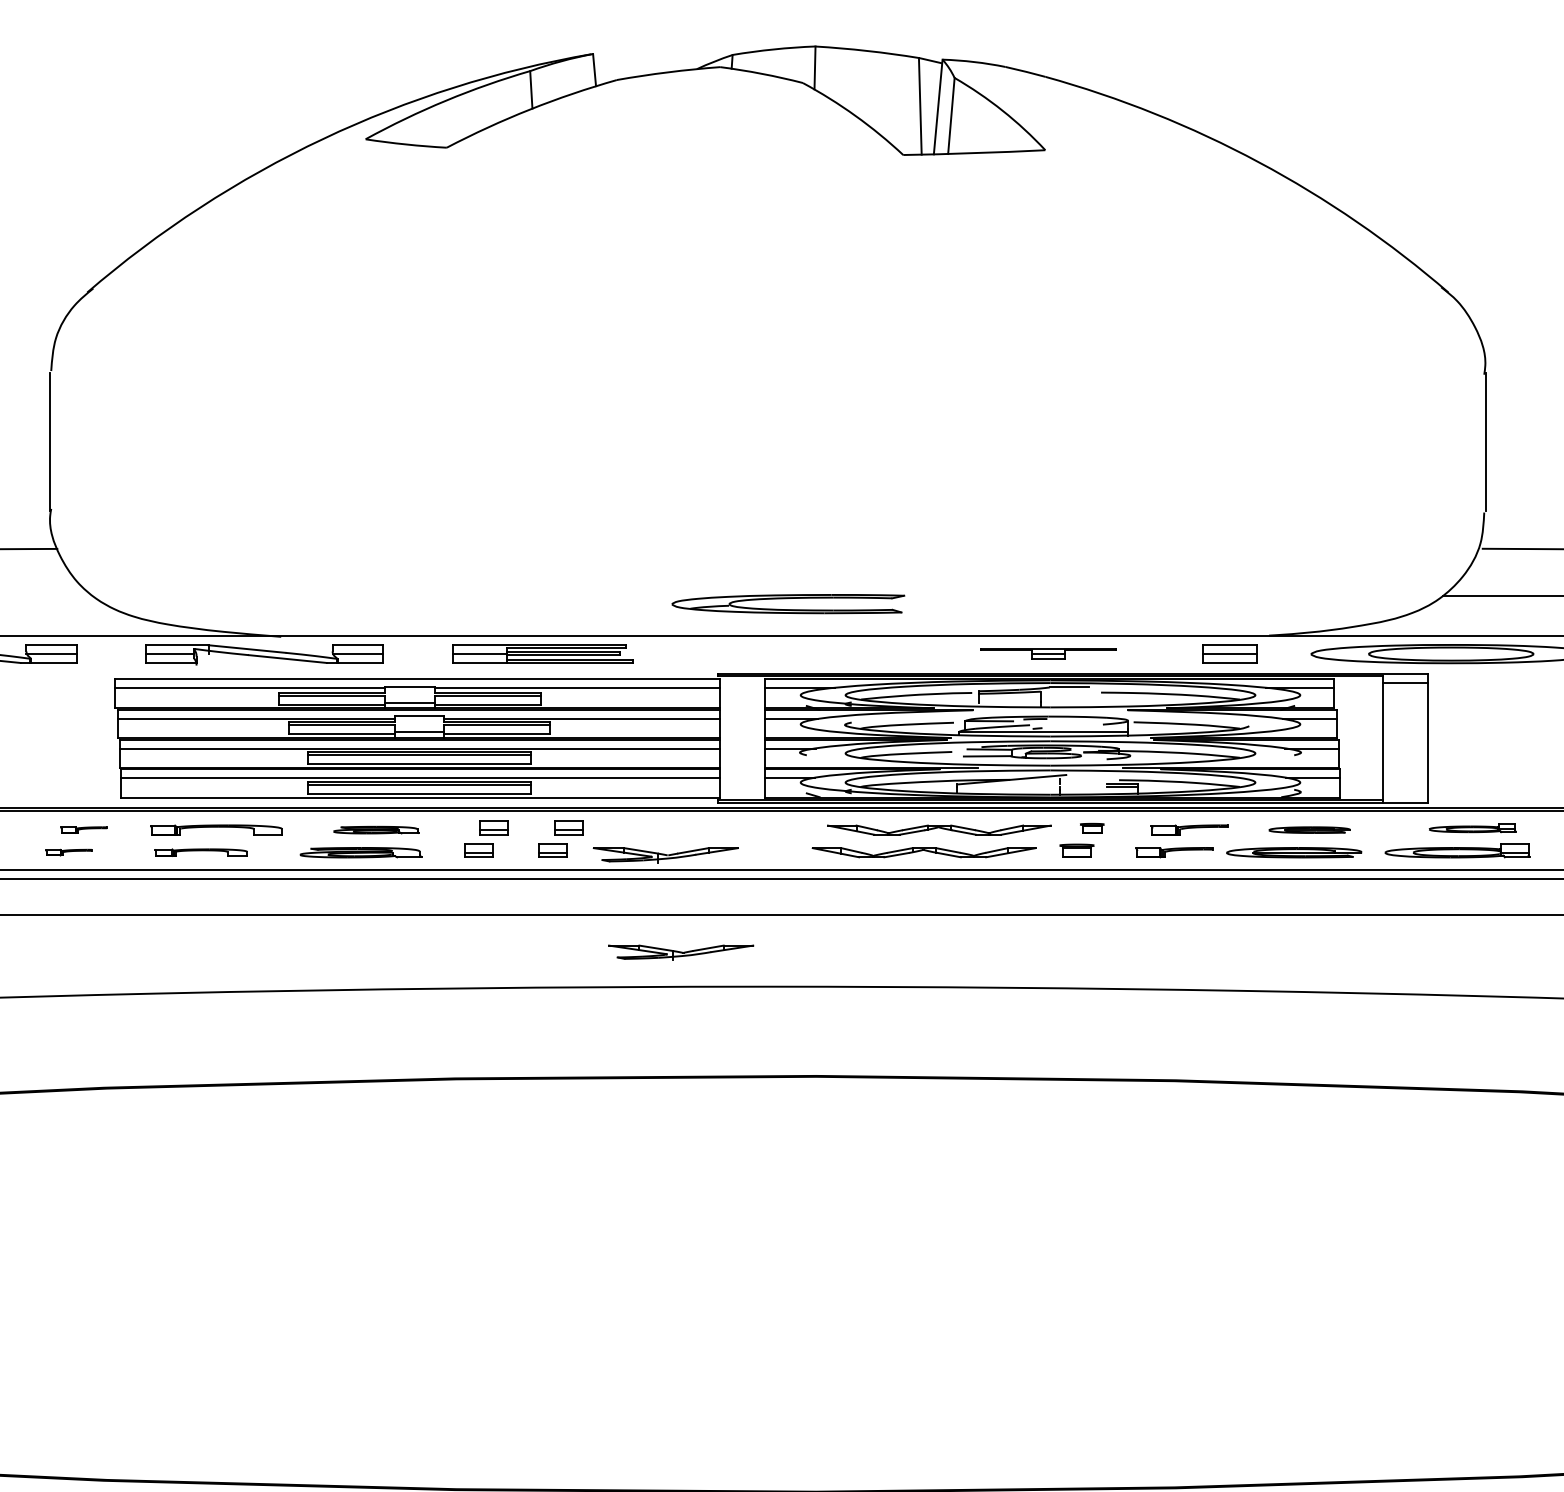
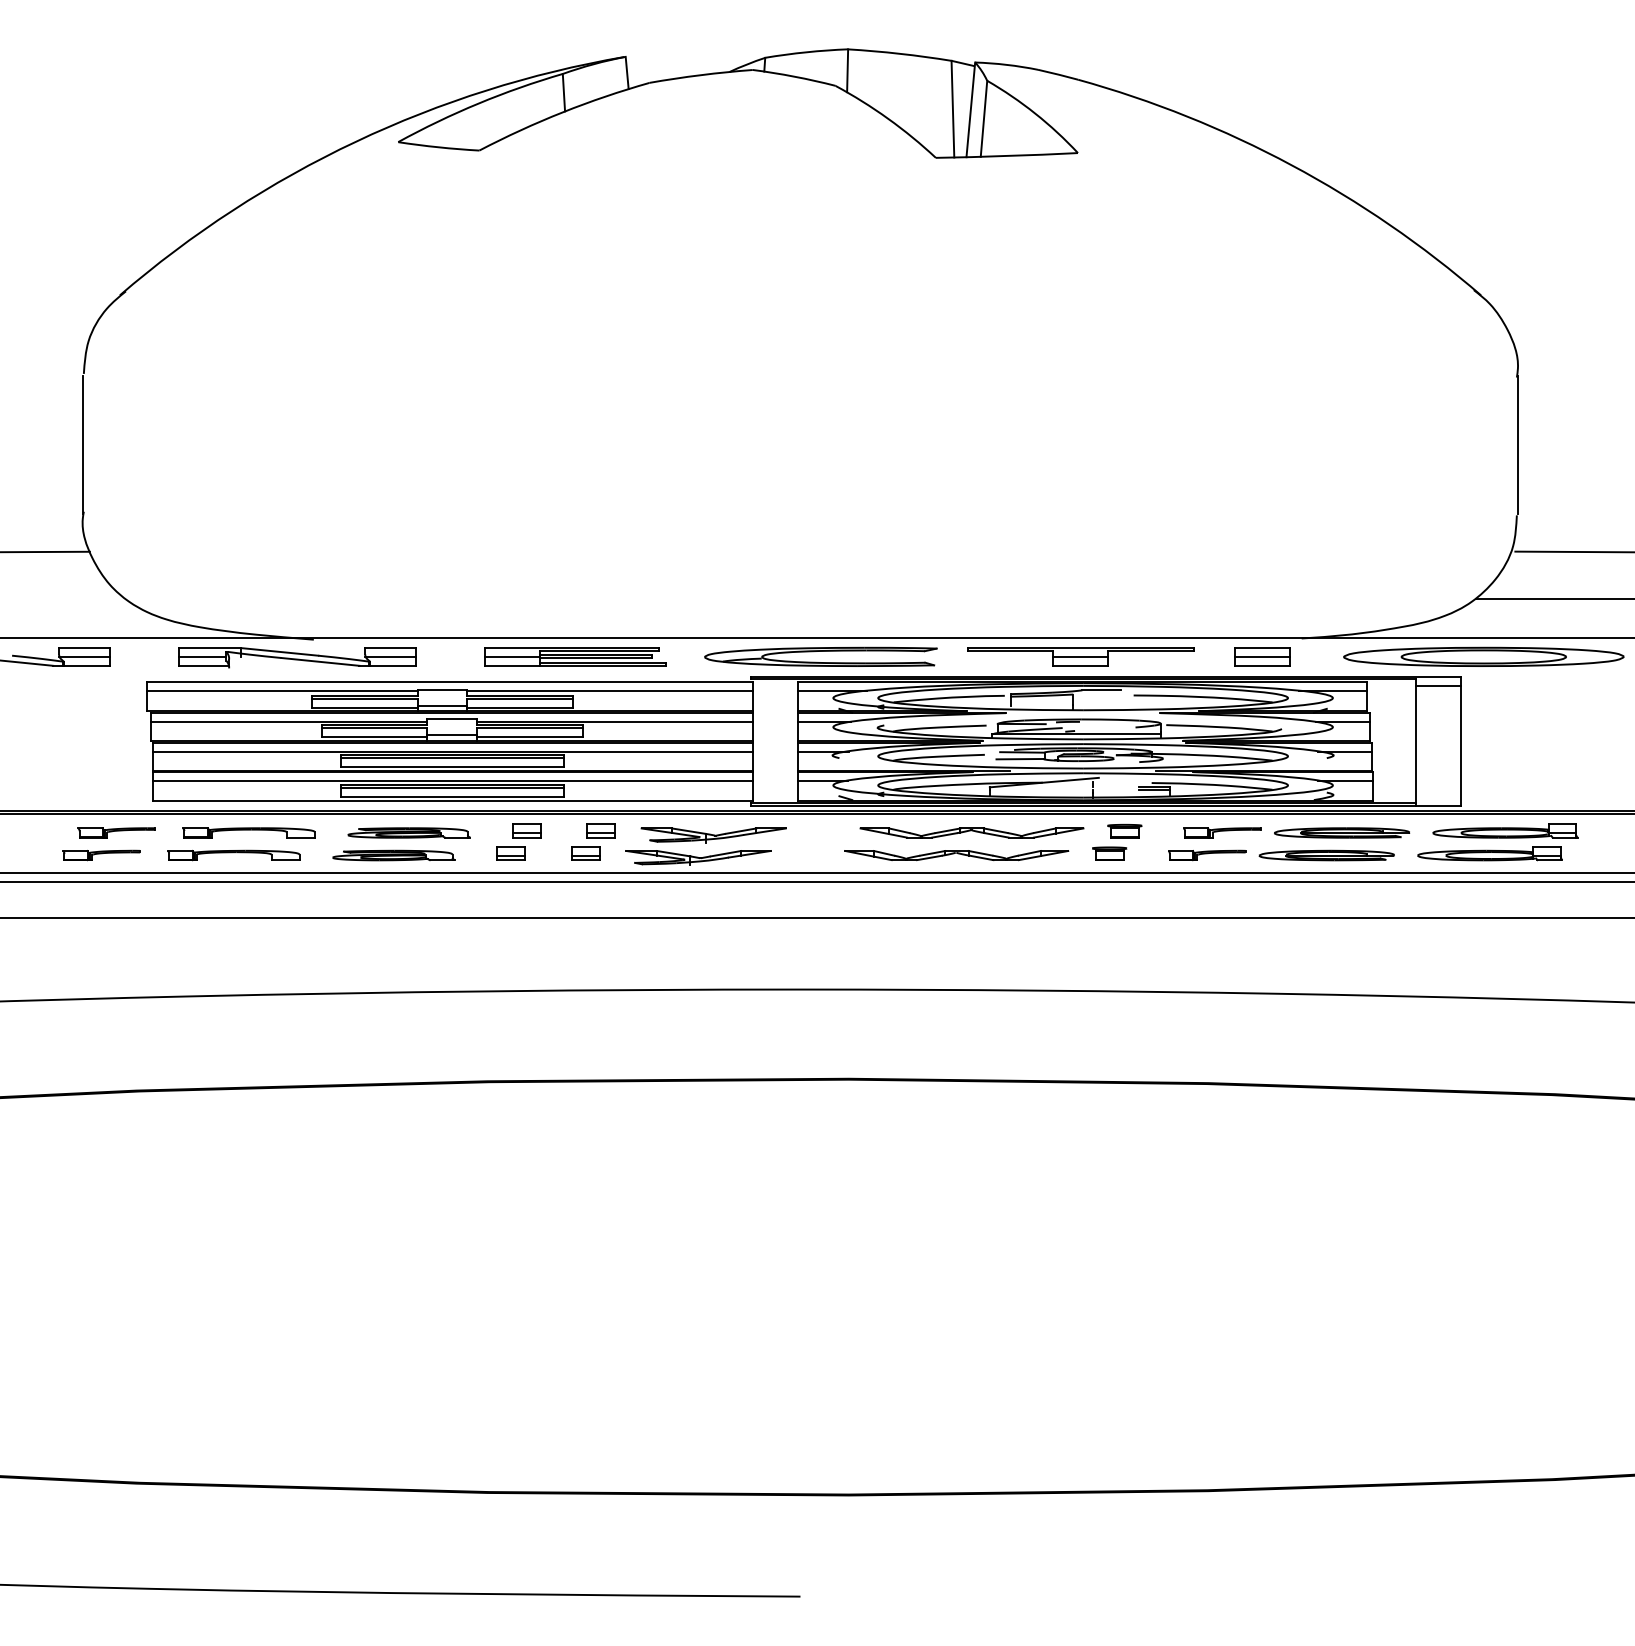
part: (787, 603) -> (820, 656), moved
part: (1047, 653) -> (1080, 656), size x1.67
part: (1091, 827) -> (1124, 830), size x1.43
part: (1472, 827) -> (1505, 830), size x1.67
part: (83, 829) -> (116, 832), size x1.67
part: (375, 829) -> (408, 832), size x1.43
part: (1309, 829) -> (1342, 832), size x1.67
part: (68, 852) -> (101, 855), size x1.67
part: (200, 852) -> (233, 855), size x1.43
part: (680, 952) -> (713, 835), moved

